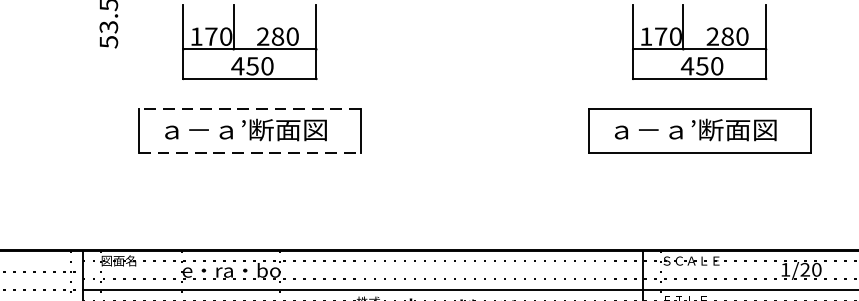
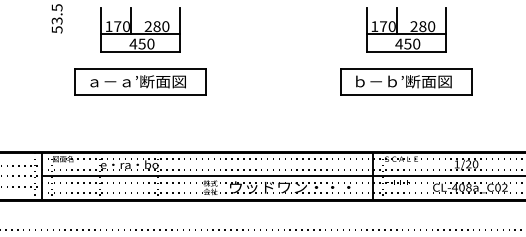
line: (249, 109) -> (140, 69), dashed -> solid
text: (649, 129) -> (376, 81), ａ－ａ’断面図 -> ｂ－ｂ’断面図
line: (249, 153) -> (140, 95), dashed -> solid

